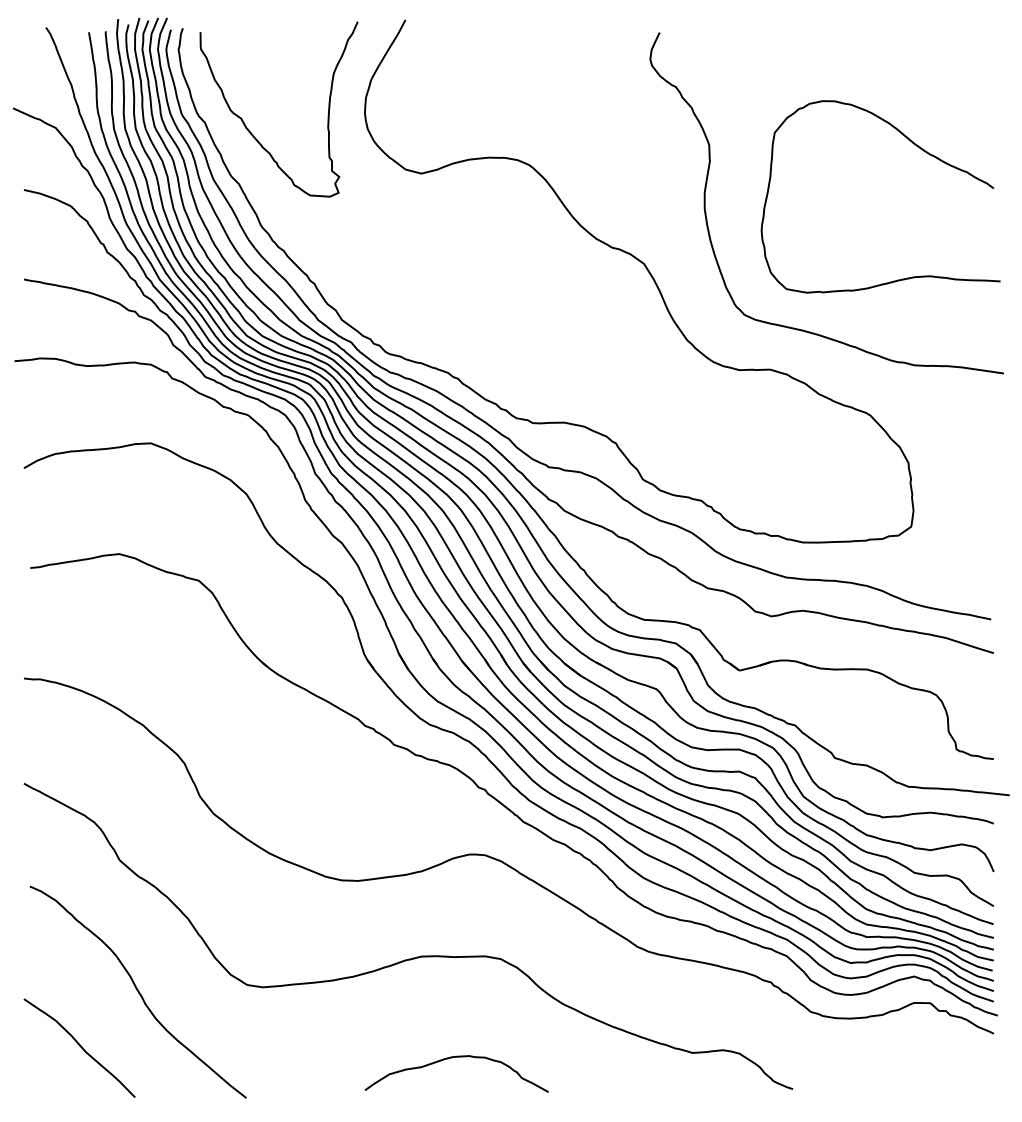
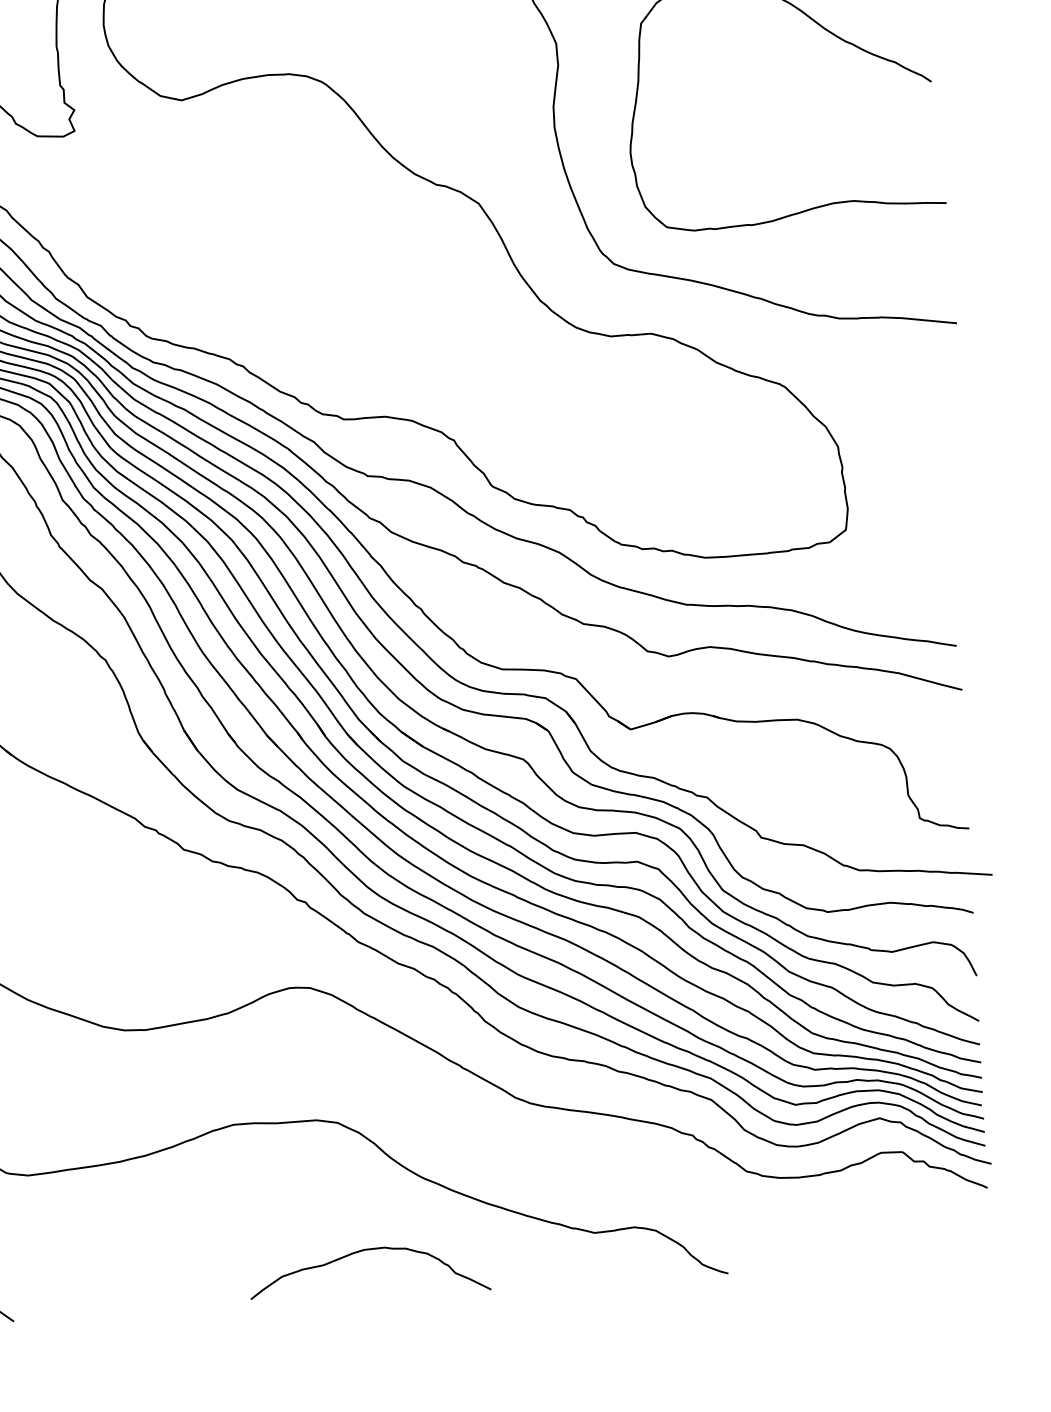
curve: (452, 1058) -> (363, 1251), moved

